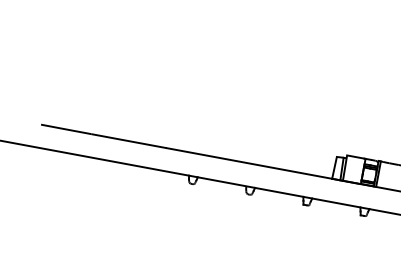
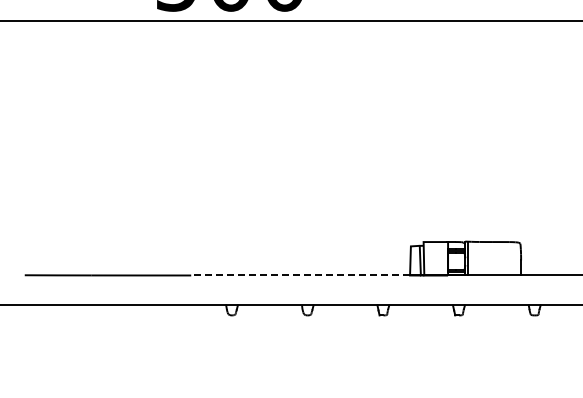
line: (249, 163) -> (300, 275), solid -> dashed

